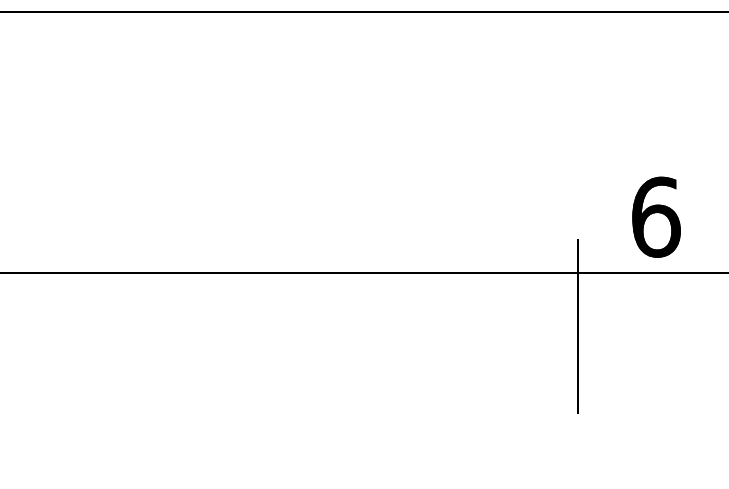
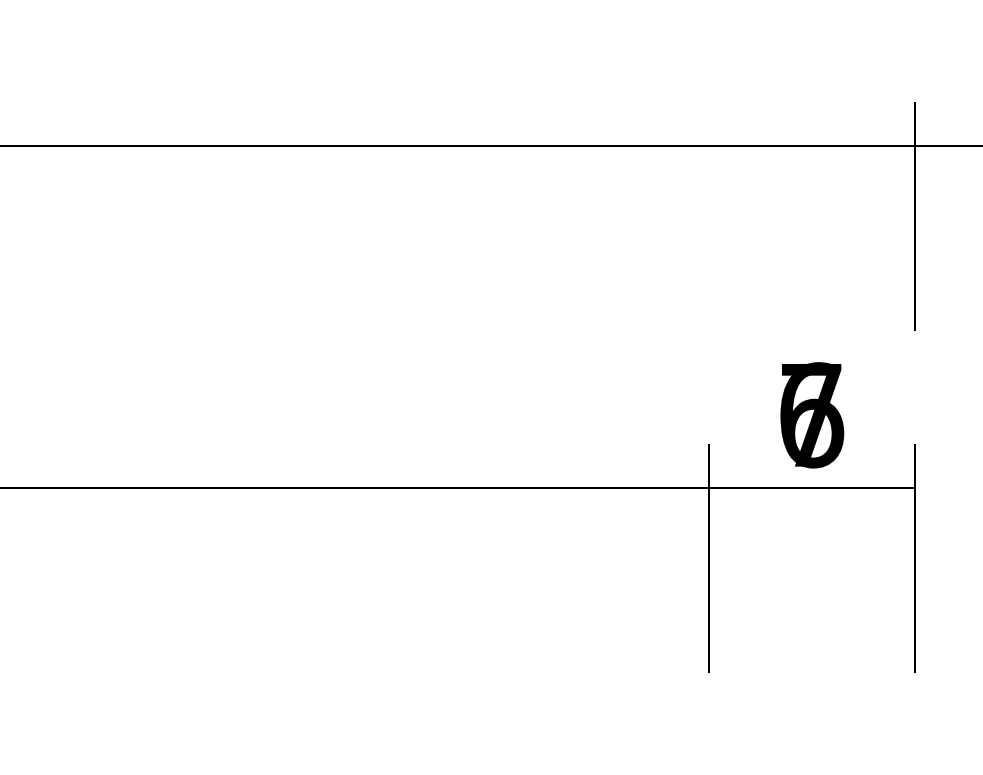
text: (656, 217) -> (812, 415), 6 -> 7

